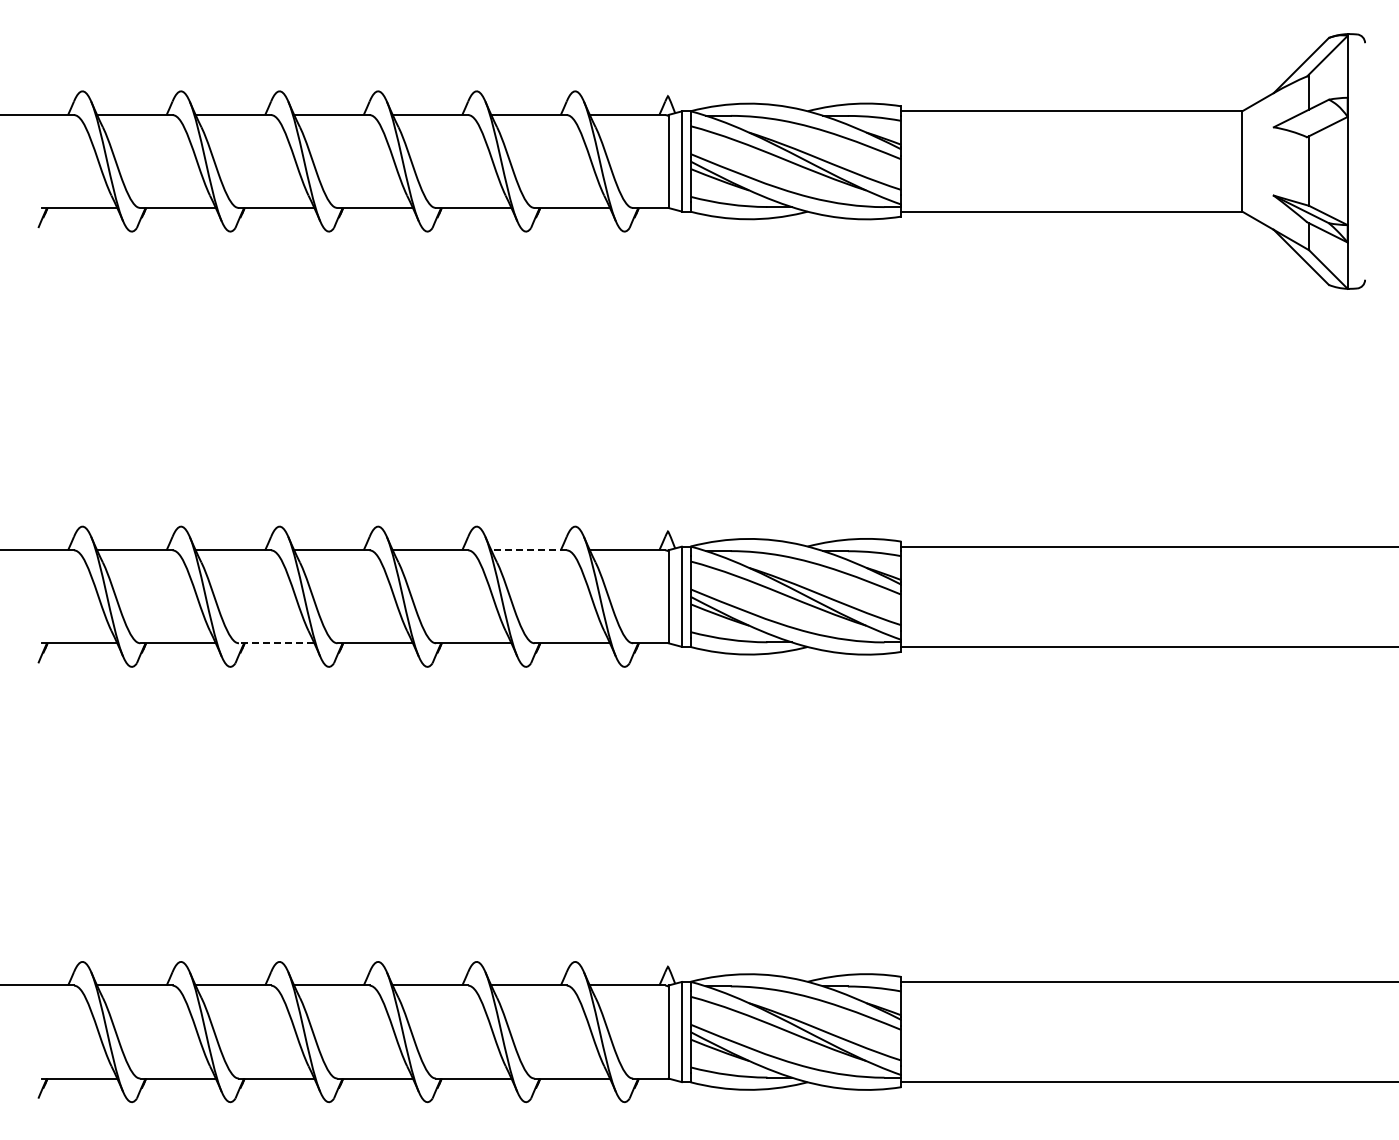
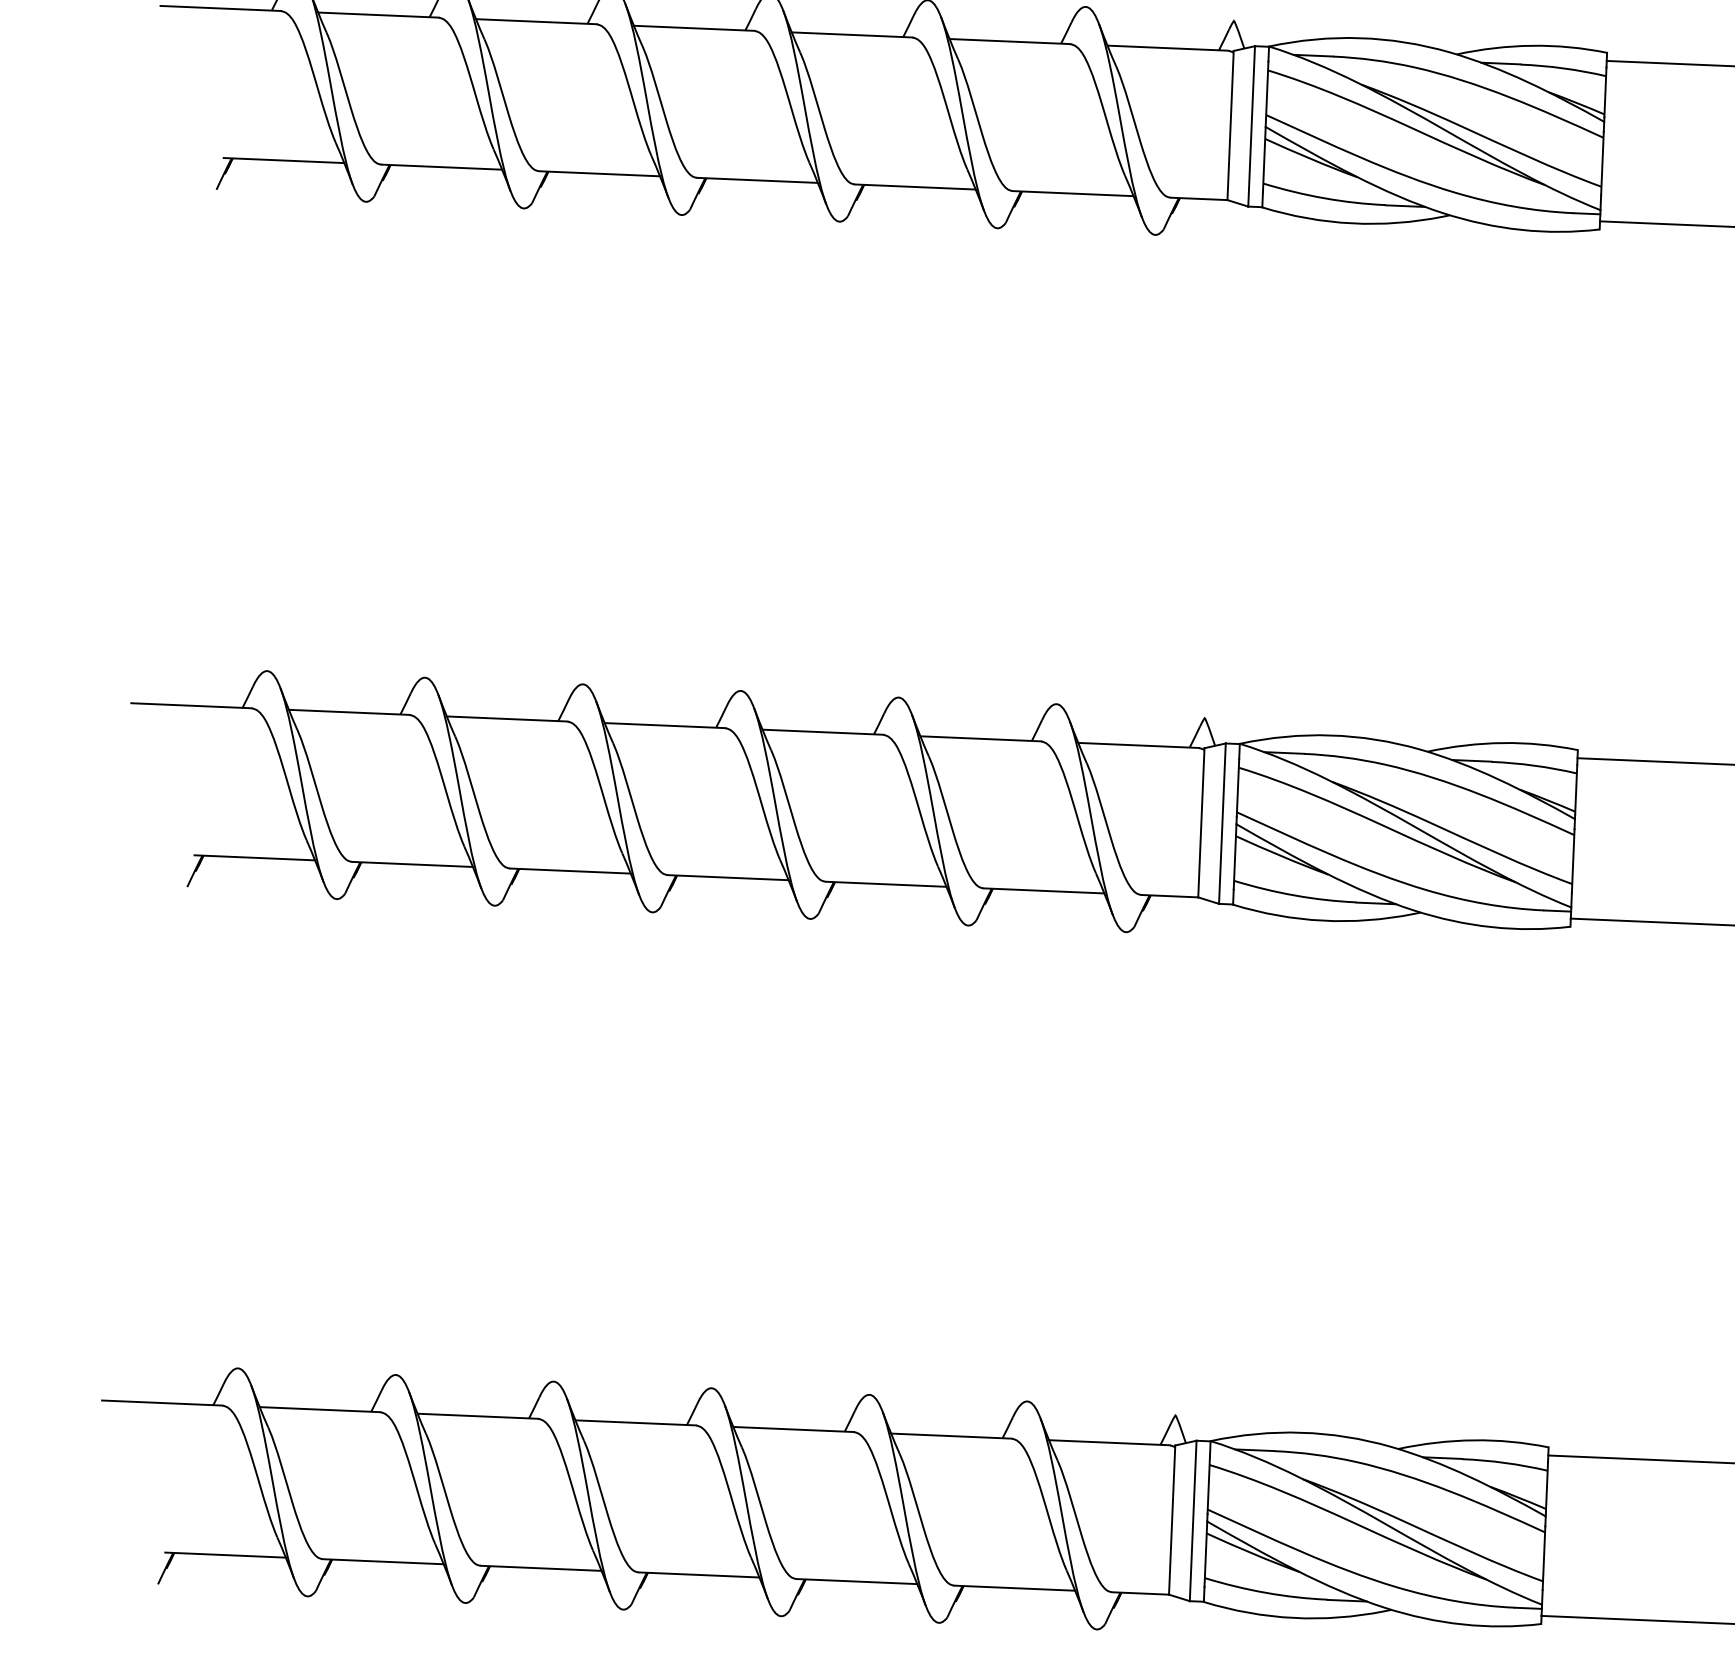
line: (529, 550) -> (981, 739), dashed -> solid
line: (276, 643) -> (570, 871), dashed -> solid

